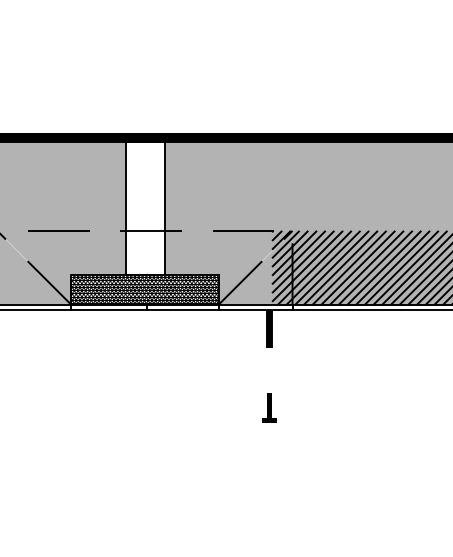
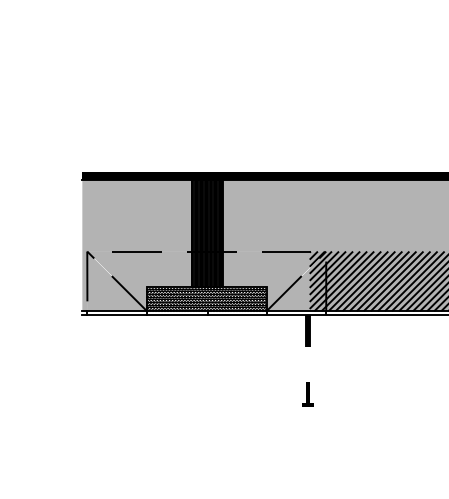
hatch: (145, 208) -> (207, 233), added

